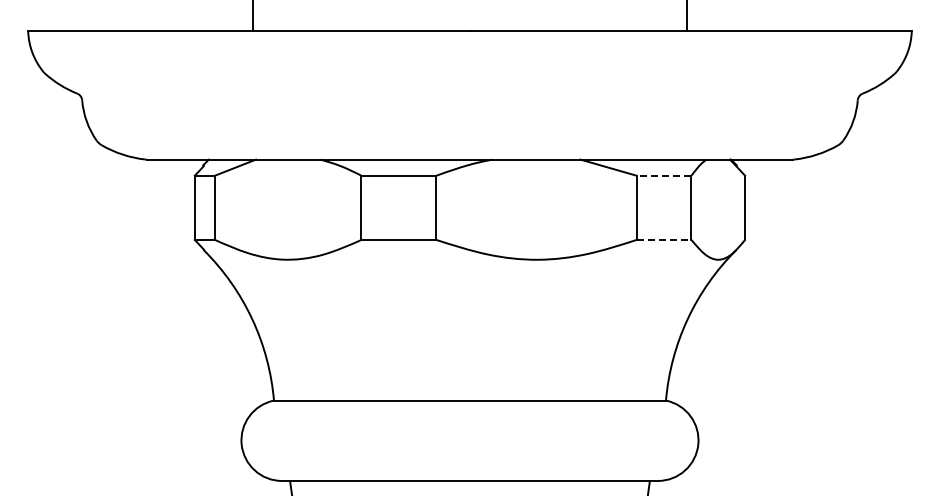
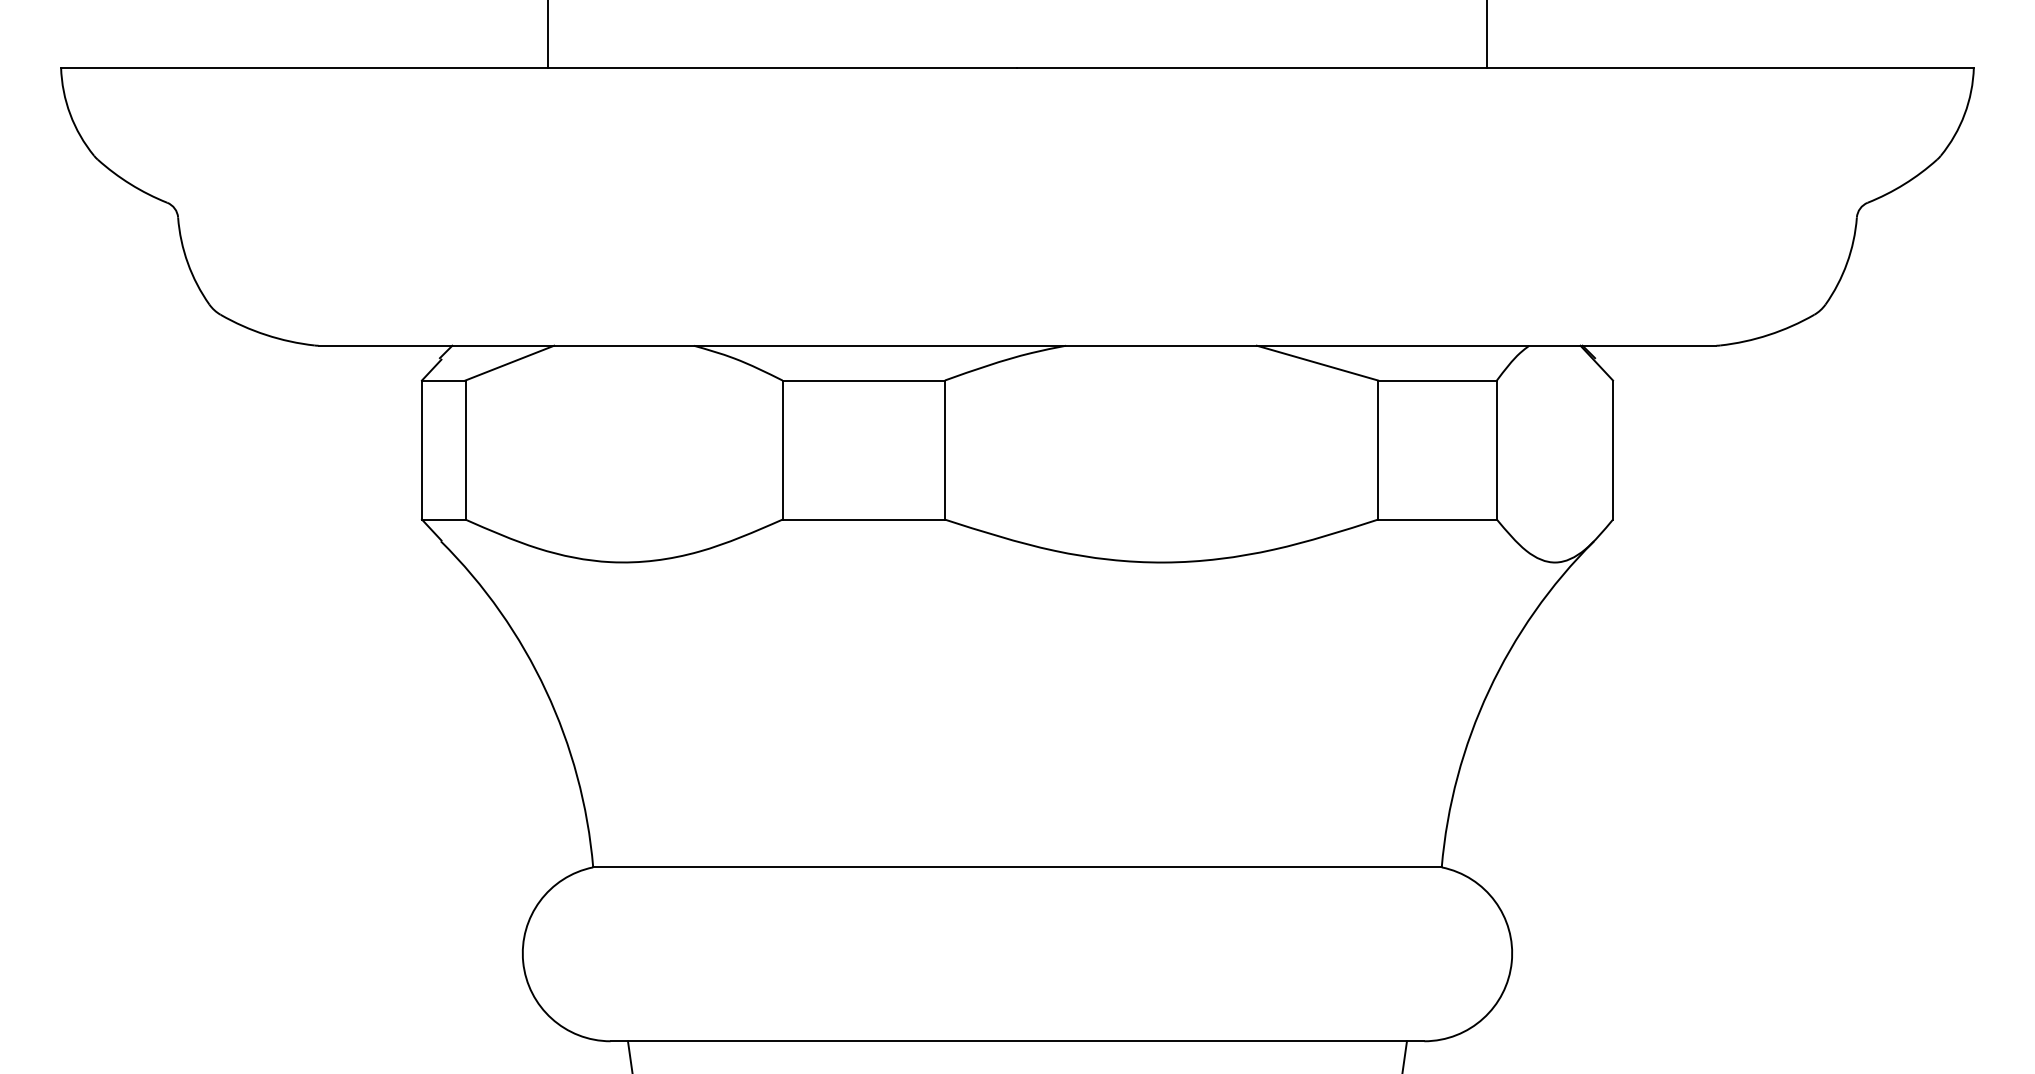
line: (663, 175) -> (1436, 380), dashed -> solid
line: (664, 239) -> (1438, 518), dashed -> solid

